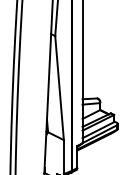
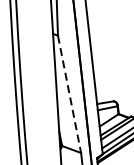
line: (59, 88) -> (69, 94), solid -> dashed

